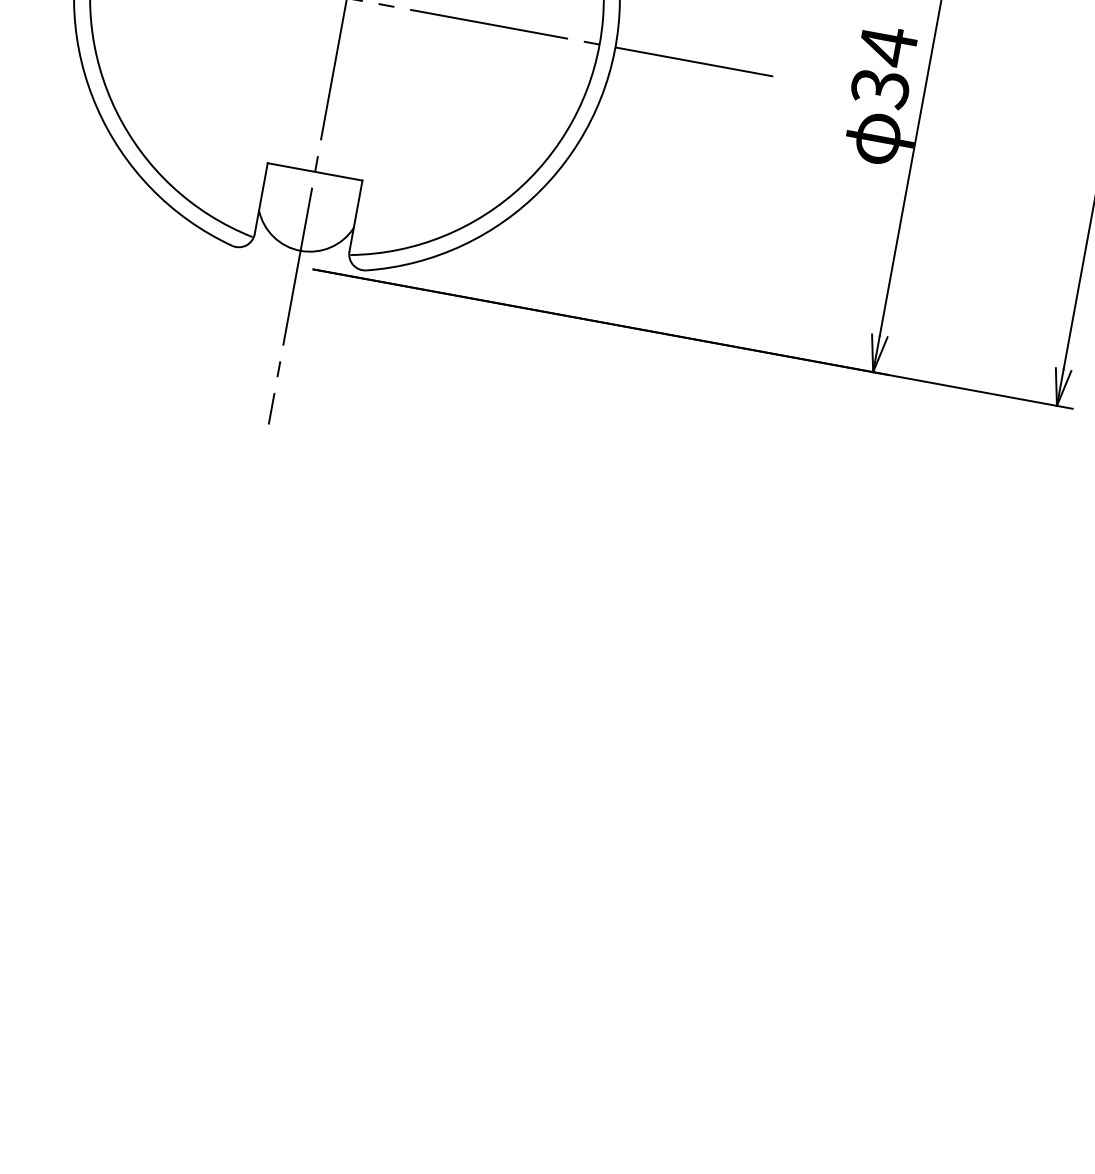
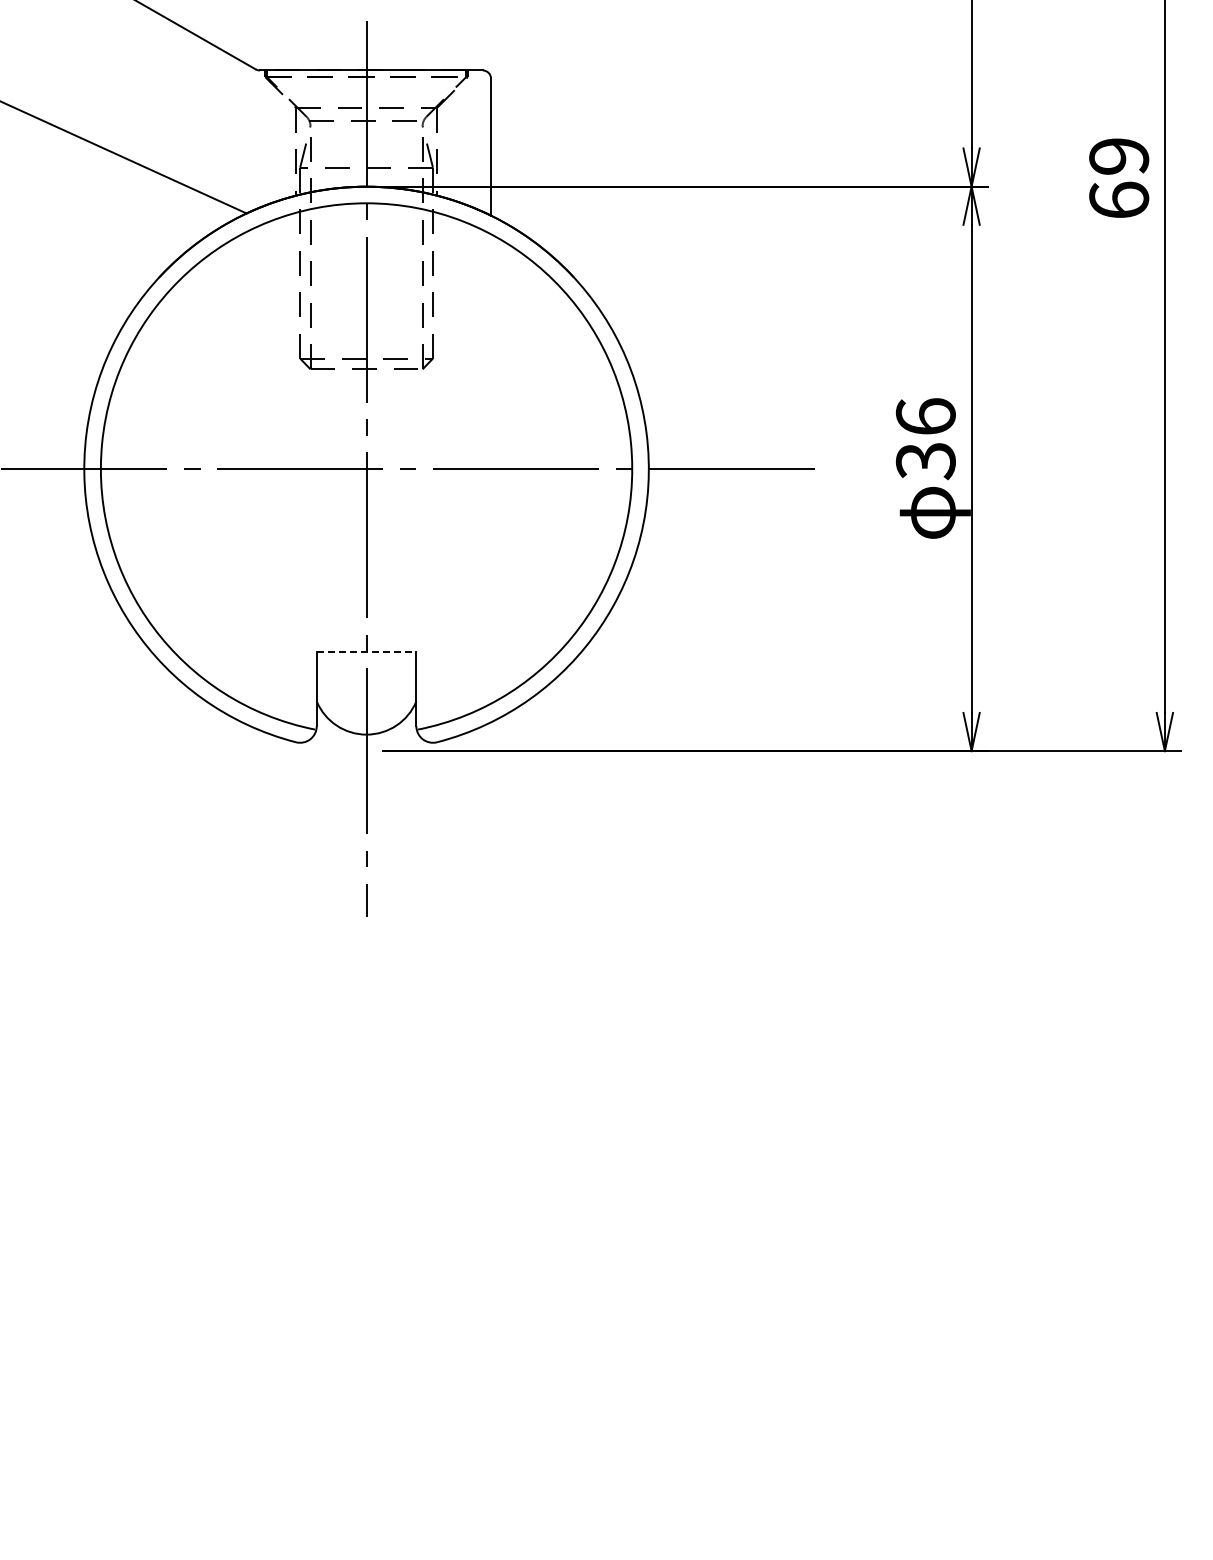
text: (887, 46) -> (925, 417), 34 -> 36
line: (315, 171) -> (366, 651), solid -> dashed

